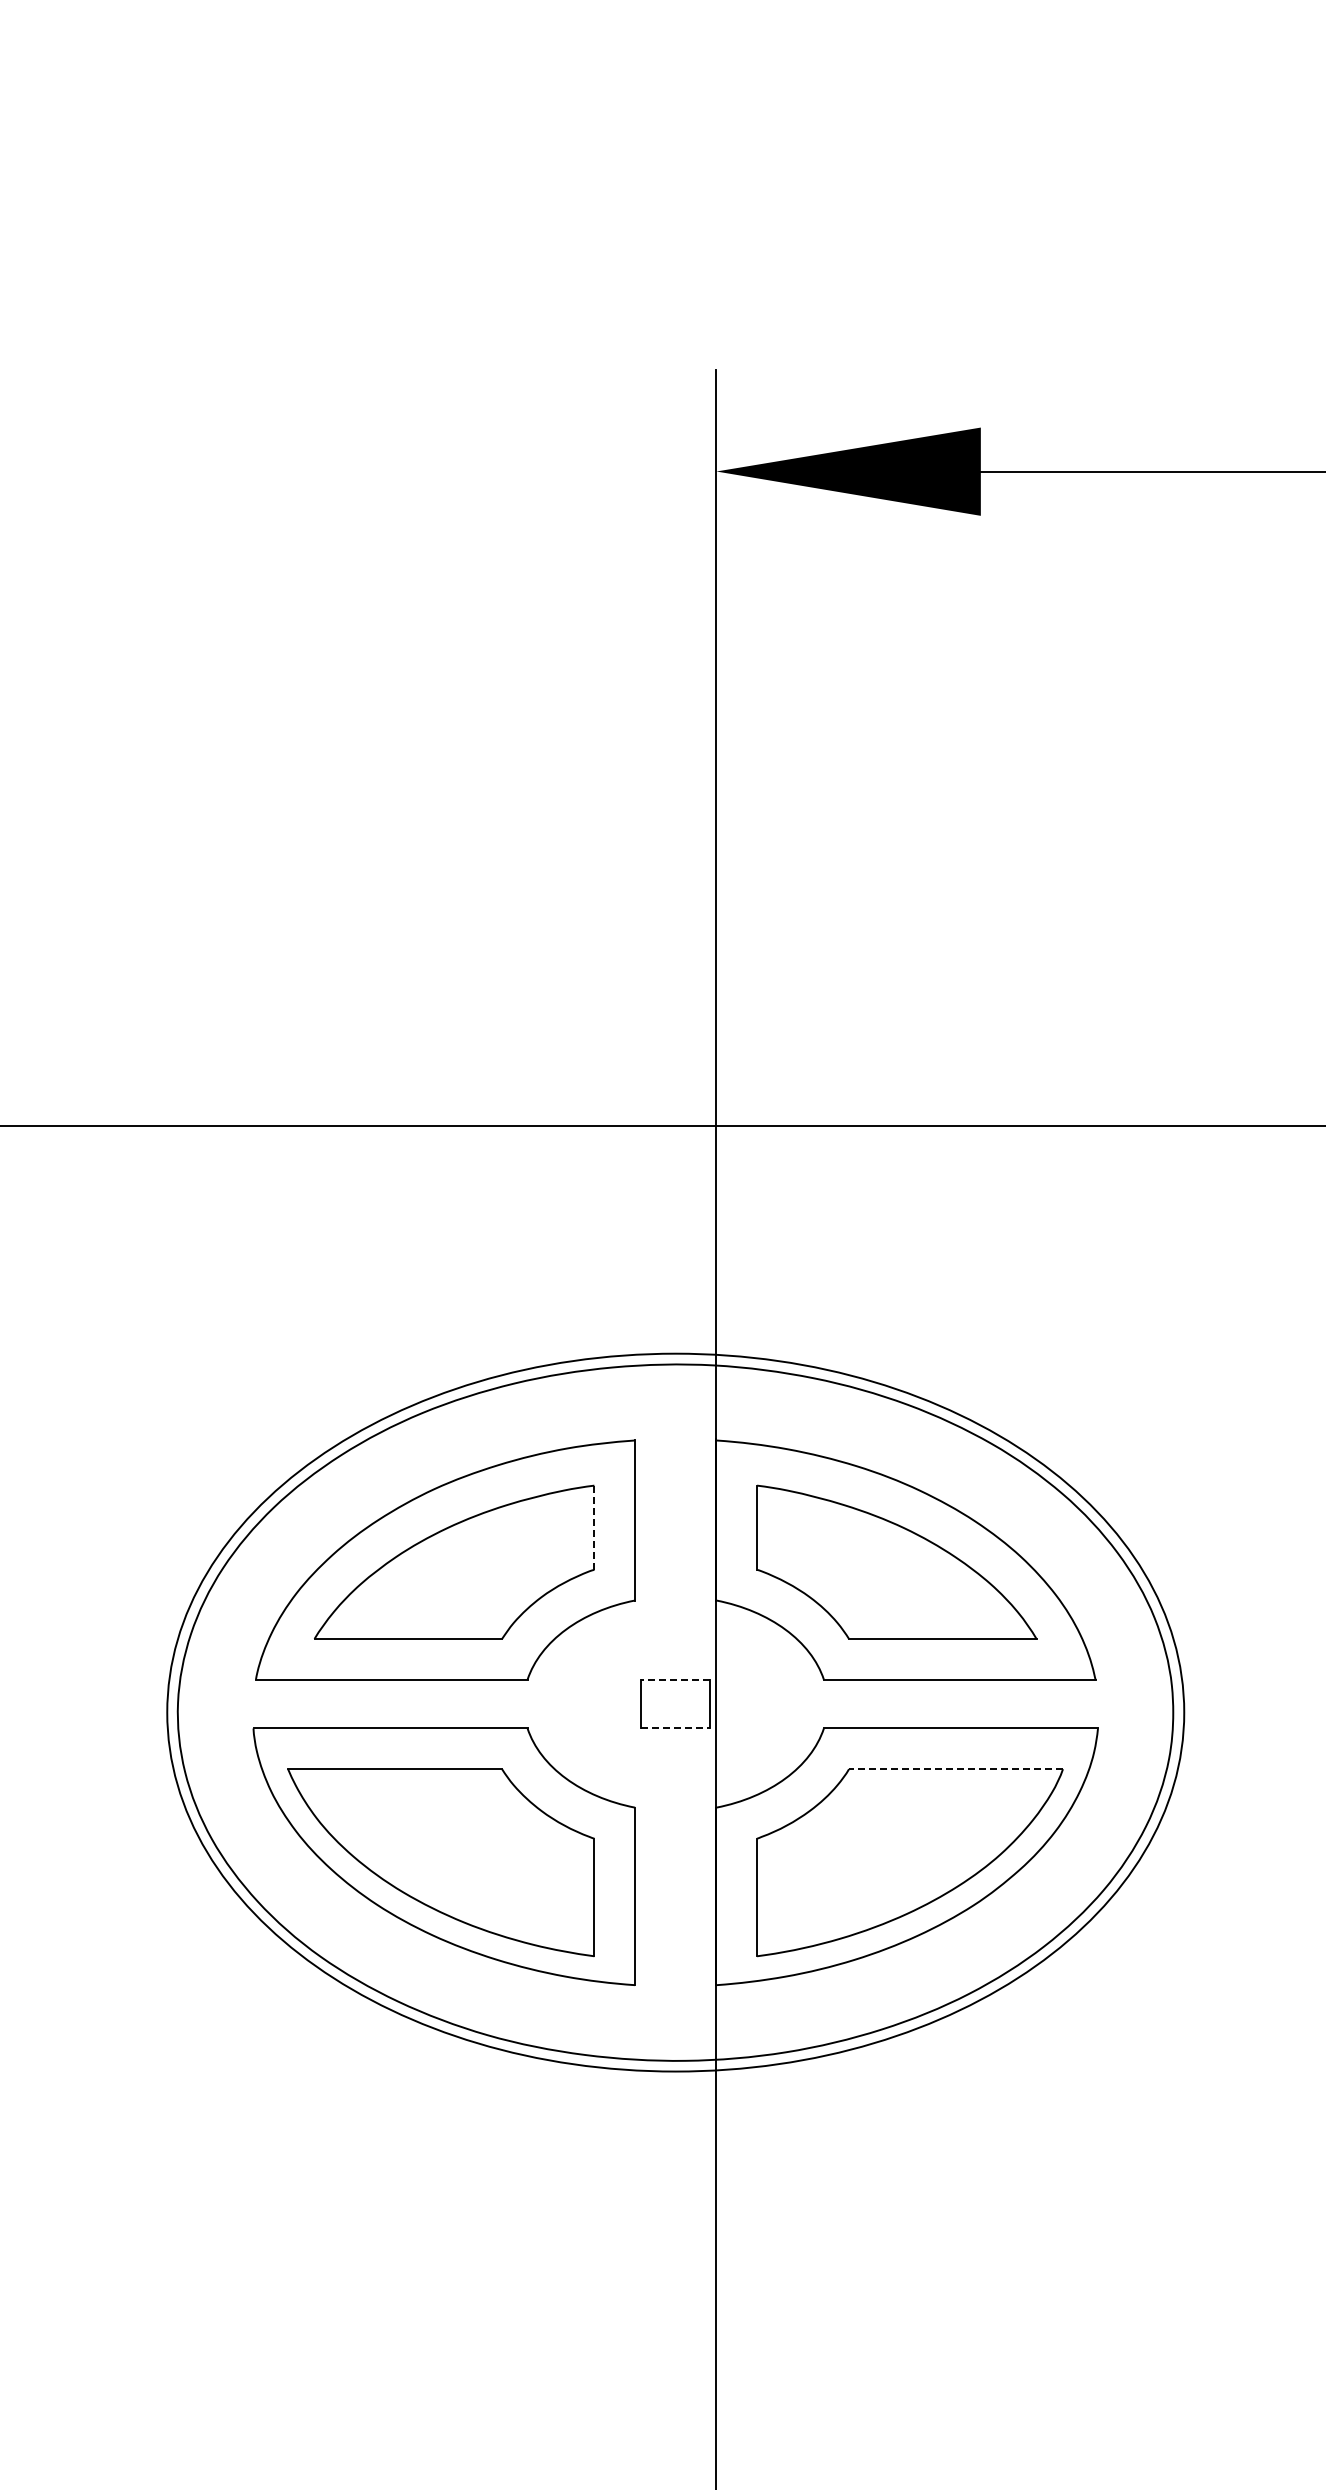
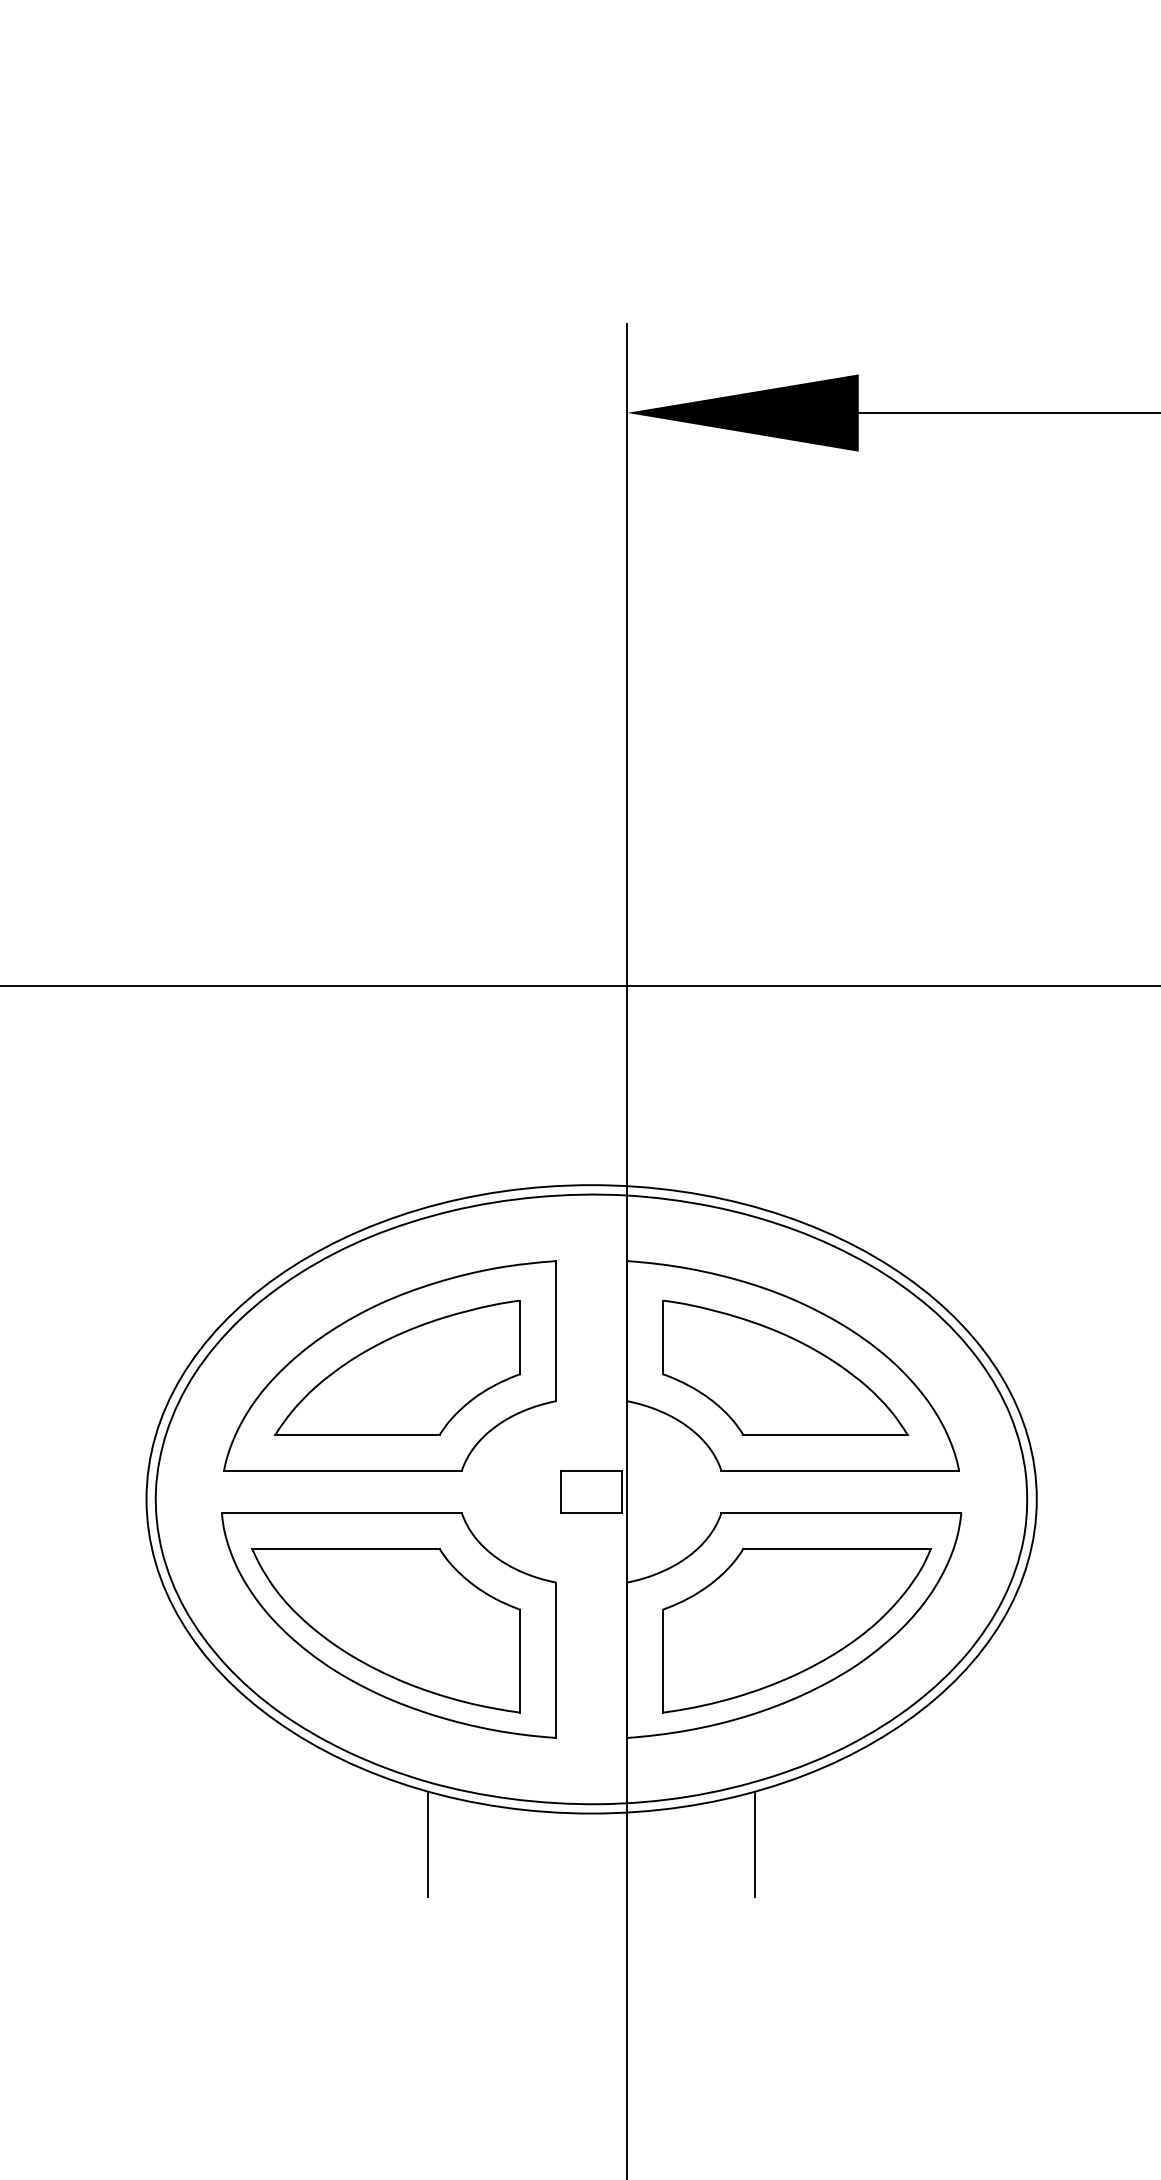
line: (594, 1528) -> (520, 1338), dashed -> solid
line: (675, 1679) -> (591, 1470), dashed -> solid
line: (675, 1728) -> (591, 1513), dashed -> solid
line: (956, 1769) -> (837, 1549), dashed -> solid
line: (488, 2106) -> (427, 1844), added
line: (862, 2106) -> (755, 1844), added

